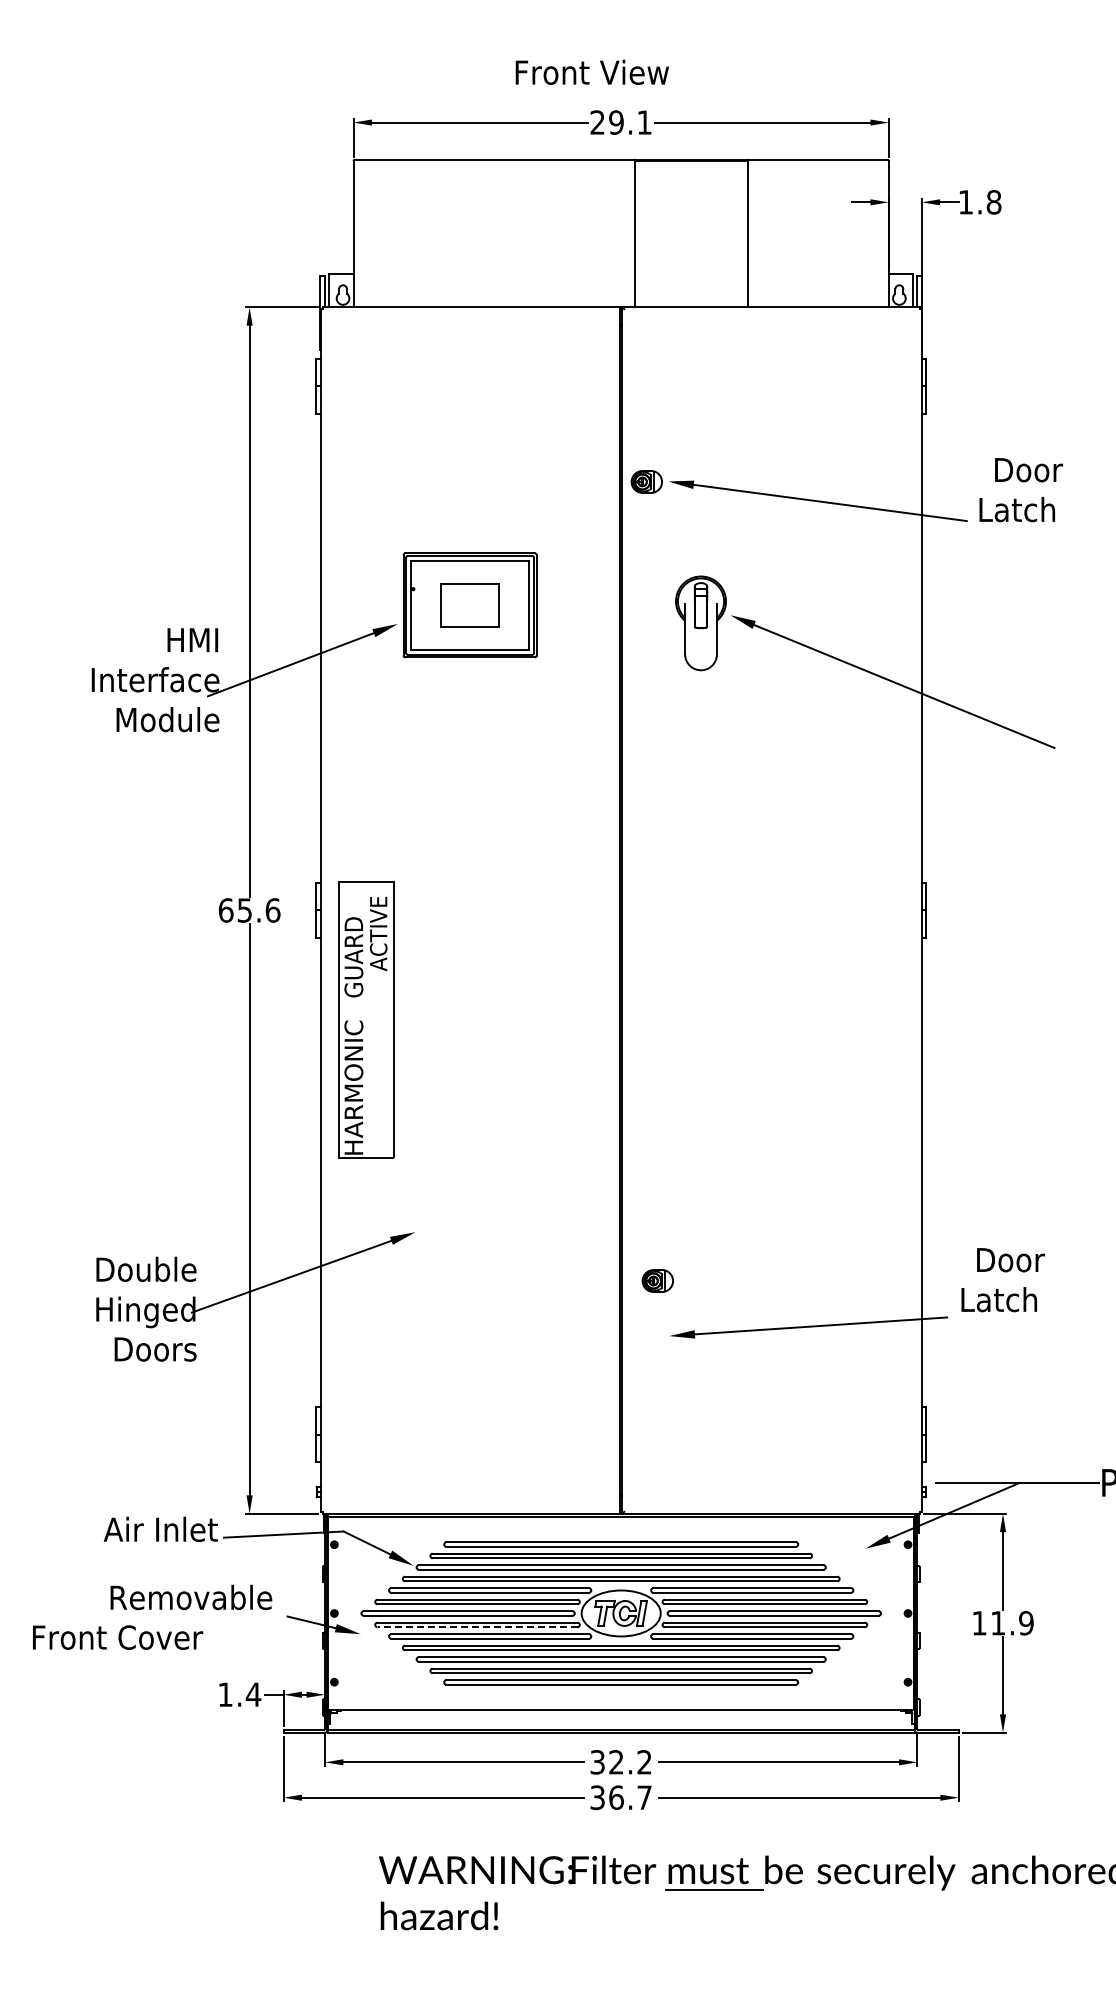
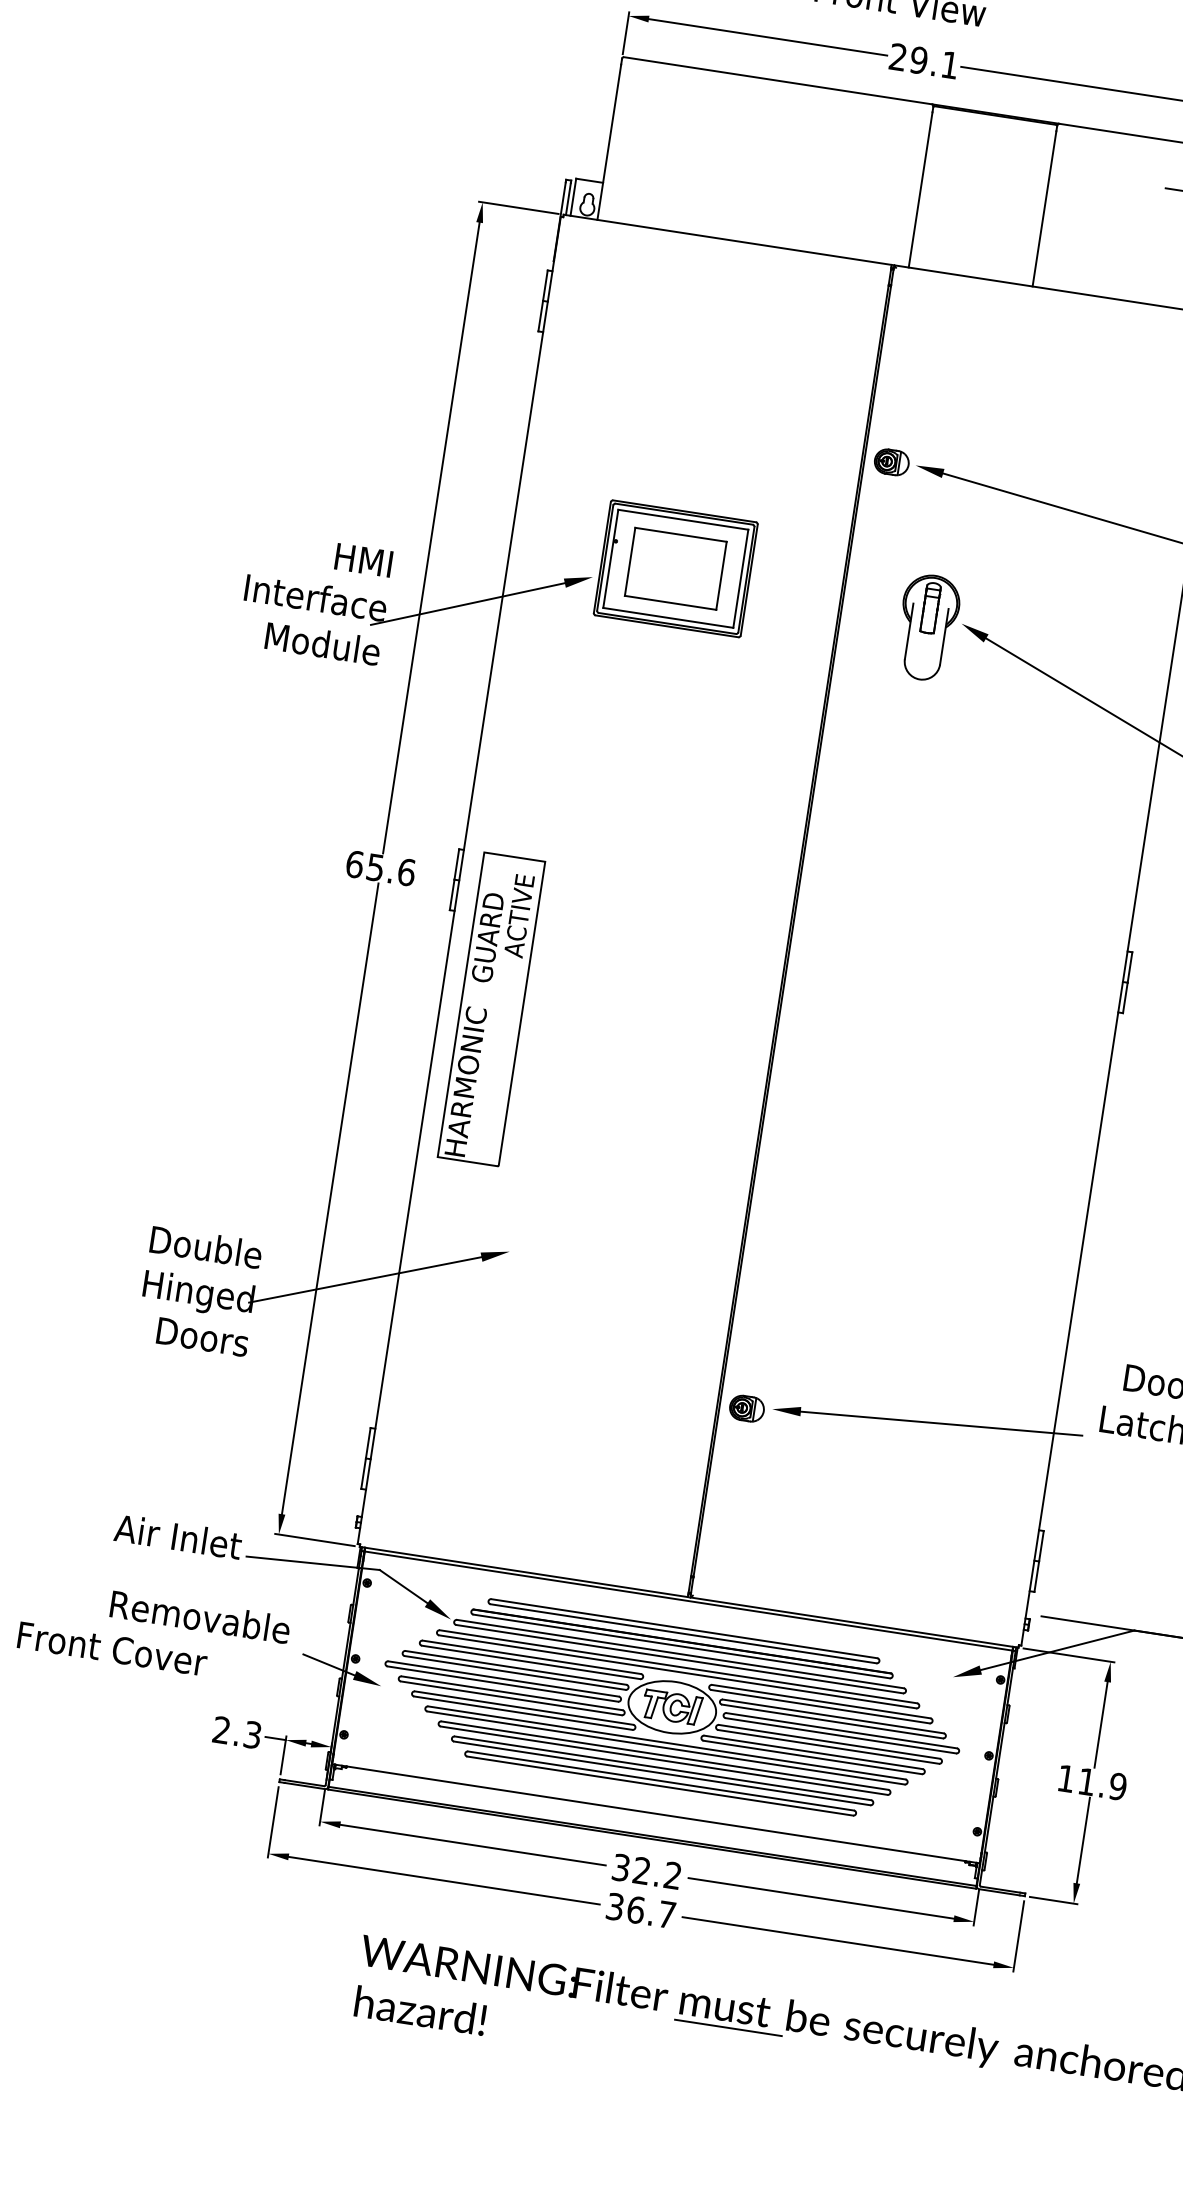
part: (470, 605) -> (676, 568), size x1.43
part: (657, 1280) -> (746, 1408), moved
line: (477, 1627) -> (511, 1698), dashed -> solid
text: (239, 1694) -> (237, 1732), 1.4 -> 2.3

